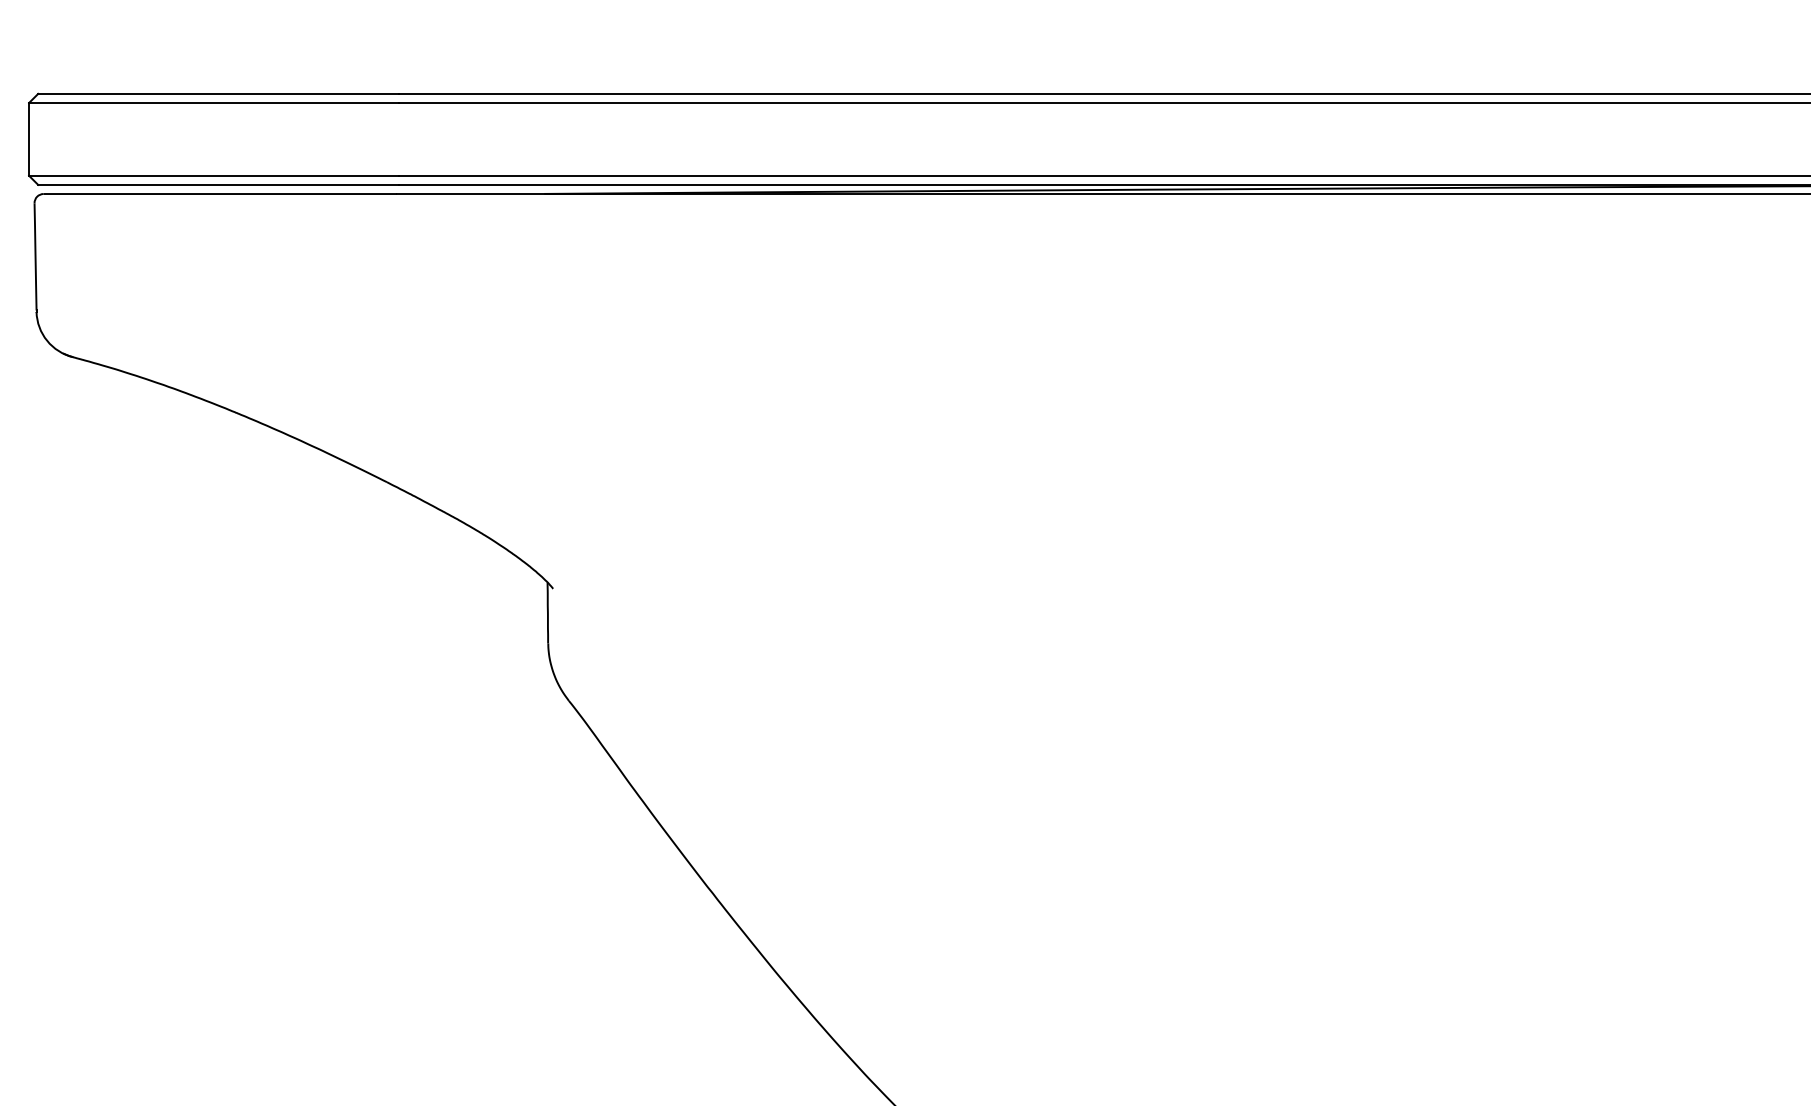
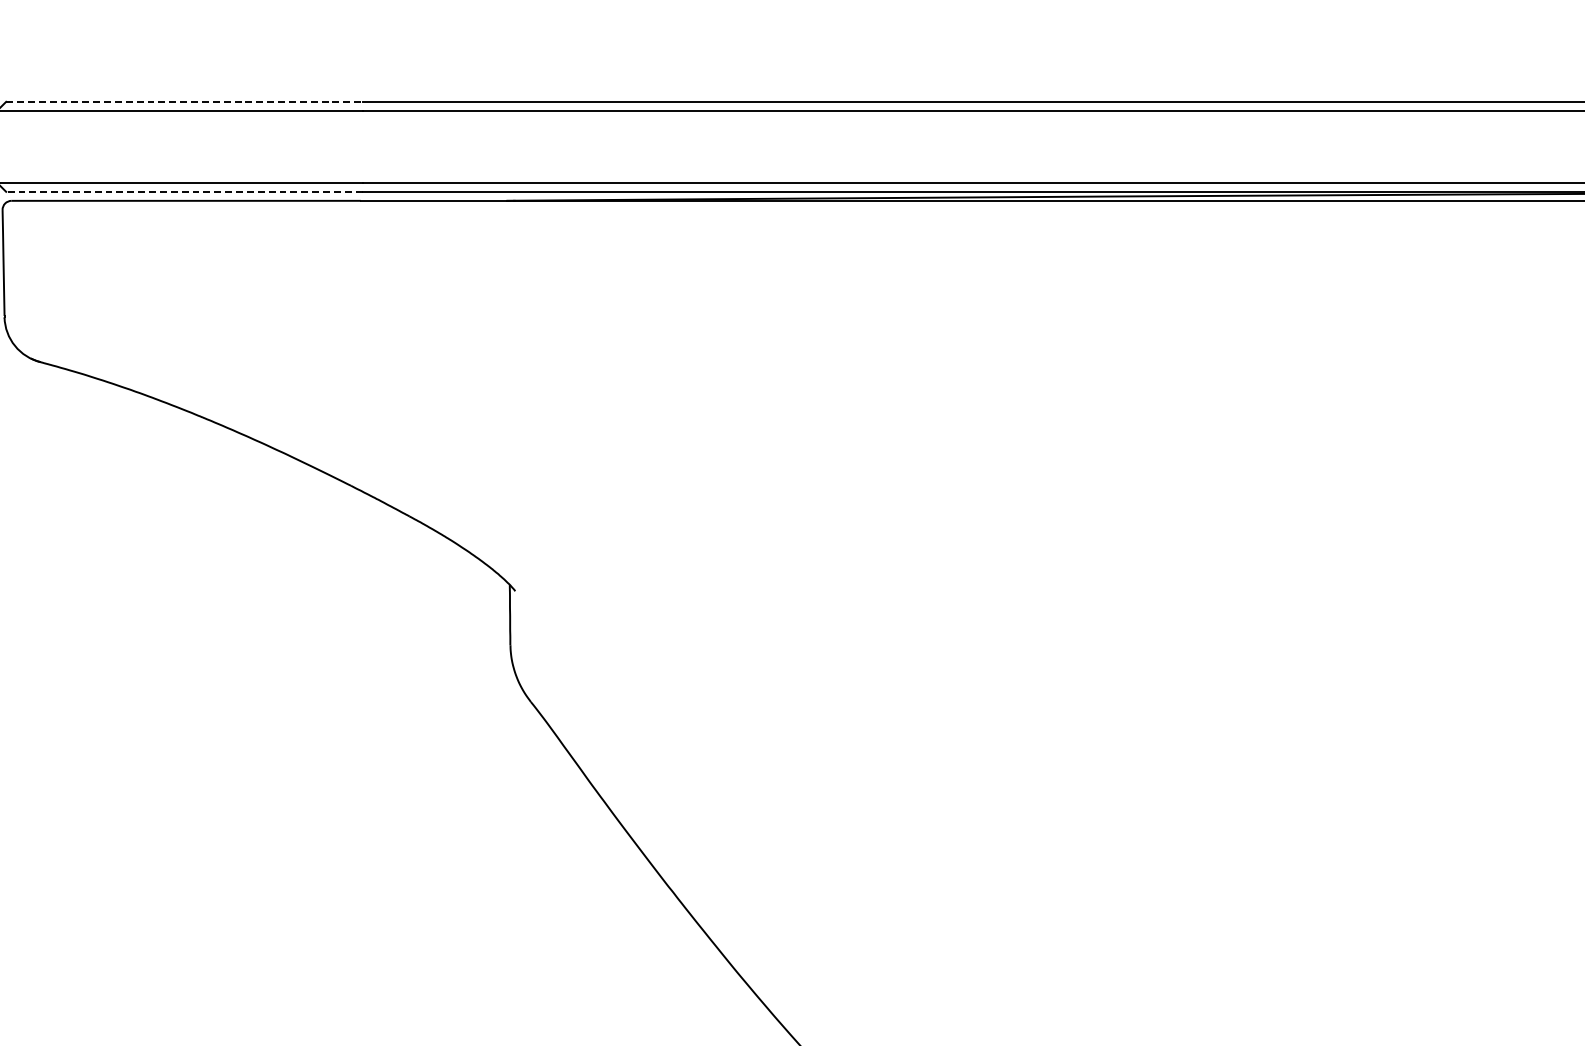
line: (218, 93) -> (184, 101), solid -> dashed
line: (217, 184) -> (183, 191), solid -> dashed

